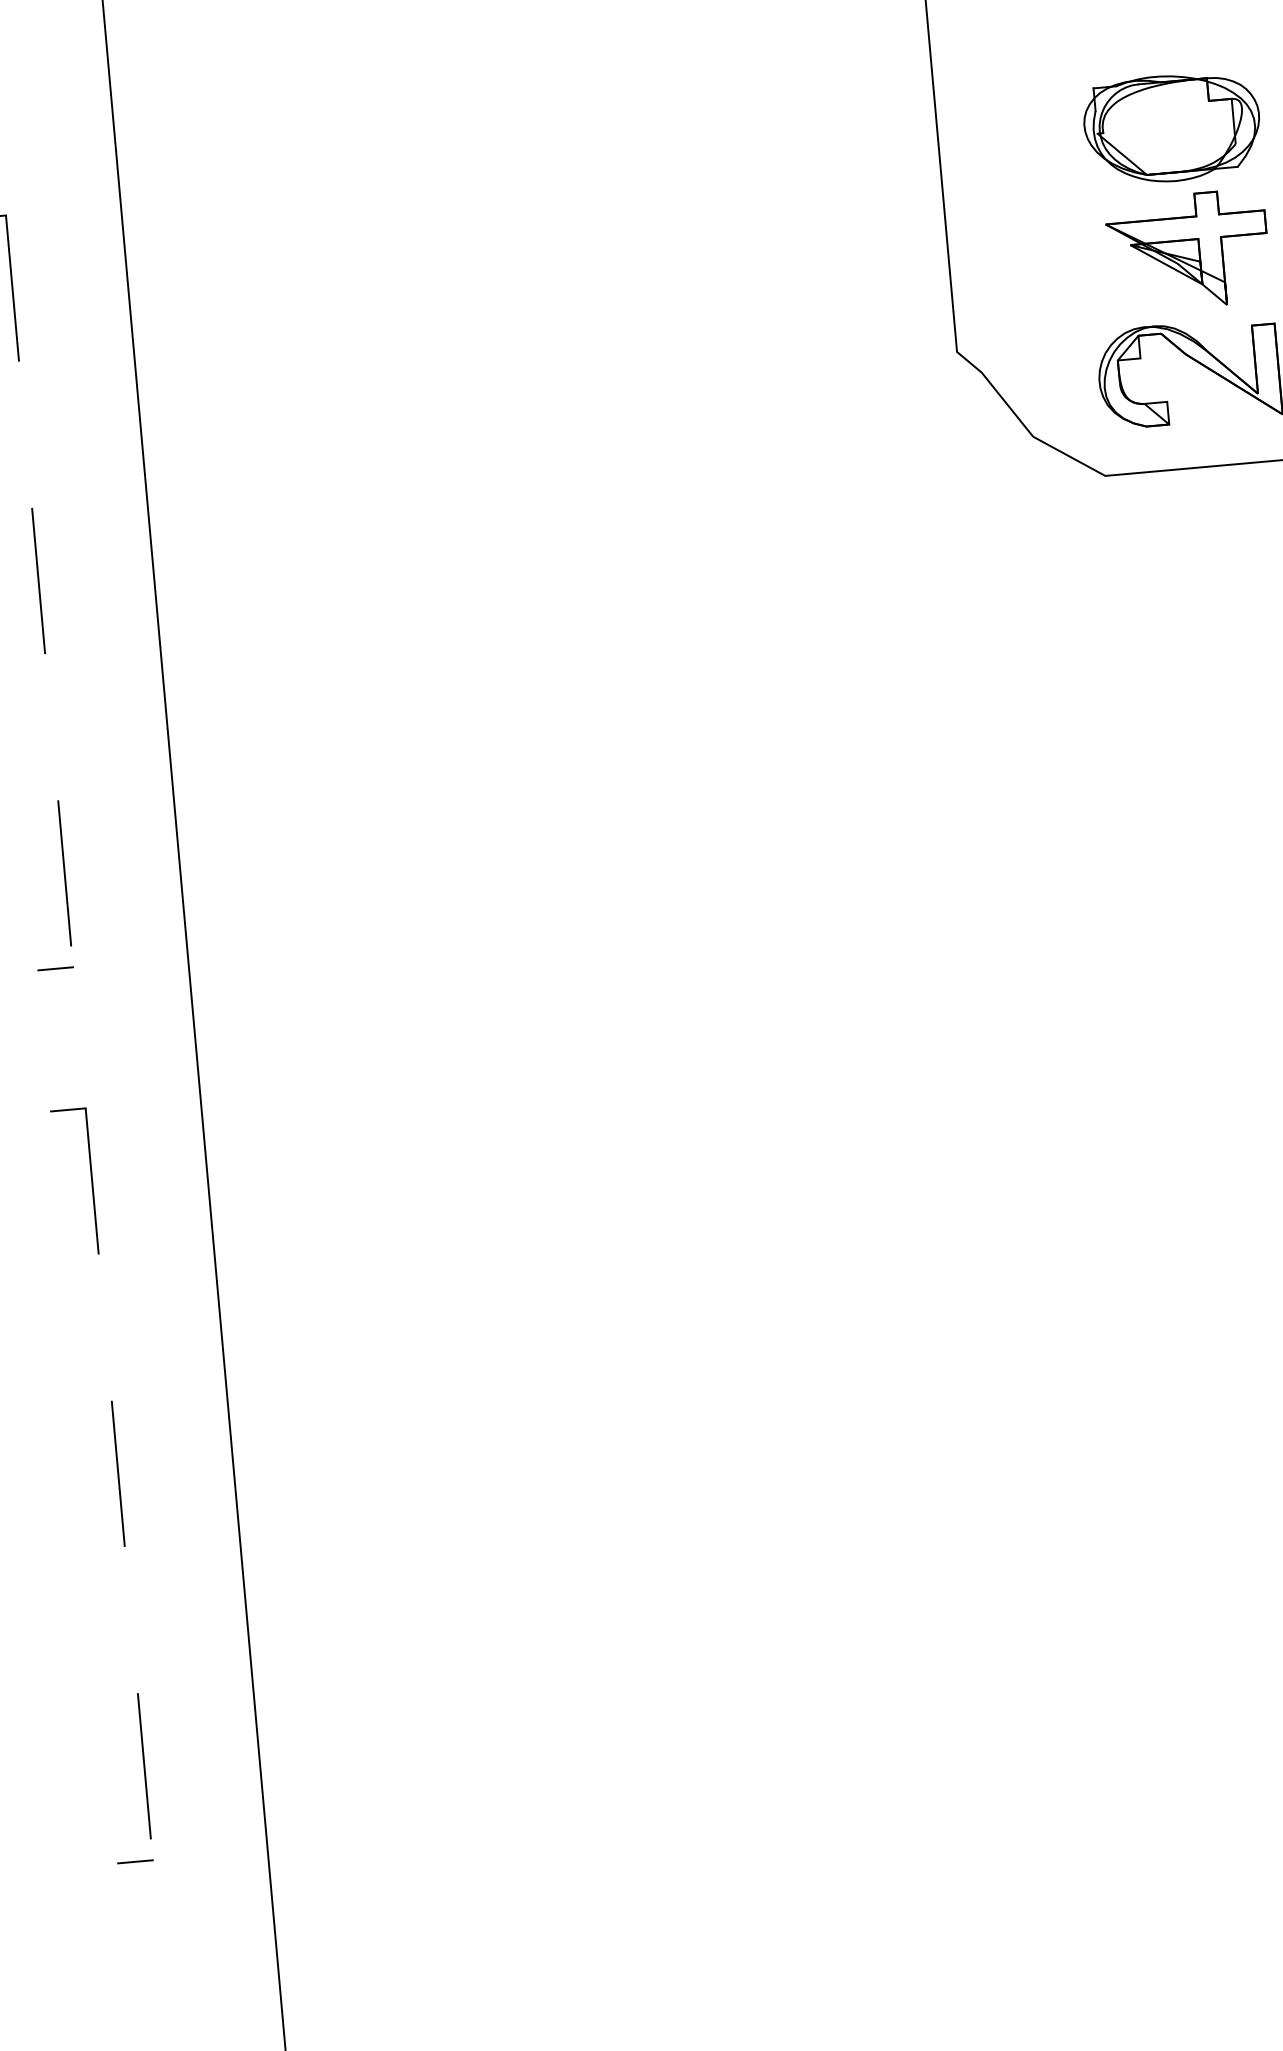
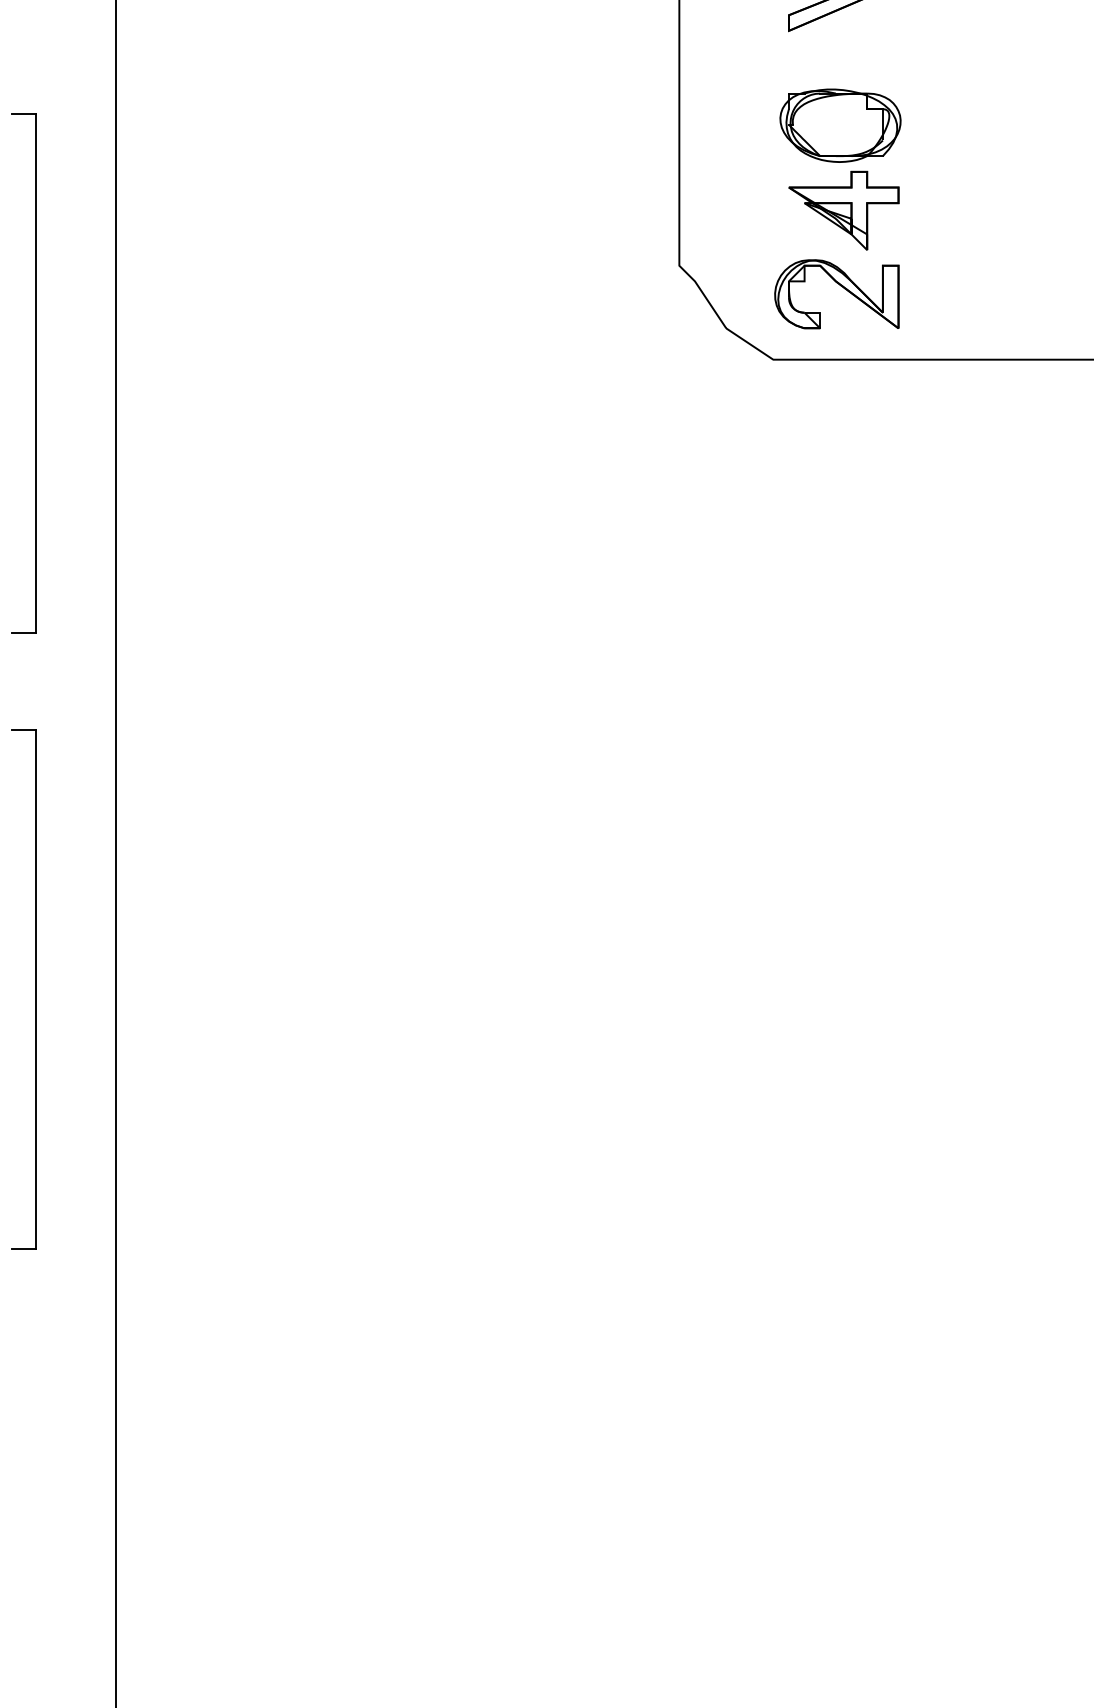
line: (39, 592) -> (36, 374), dashed -> solid
line: (119, 1483) -> (36, 989), dashed -> solid

